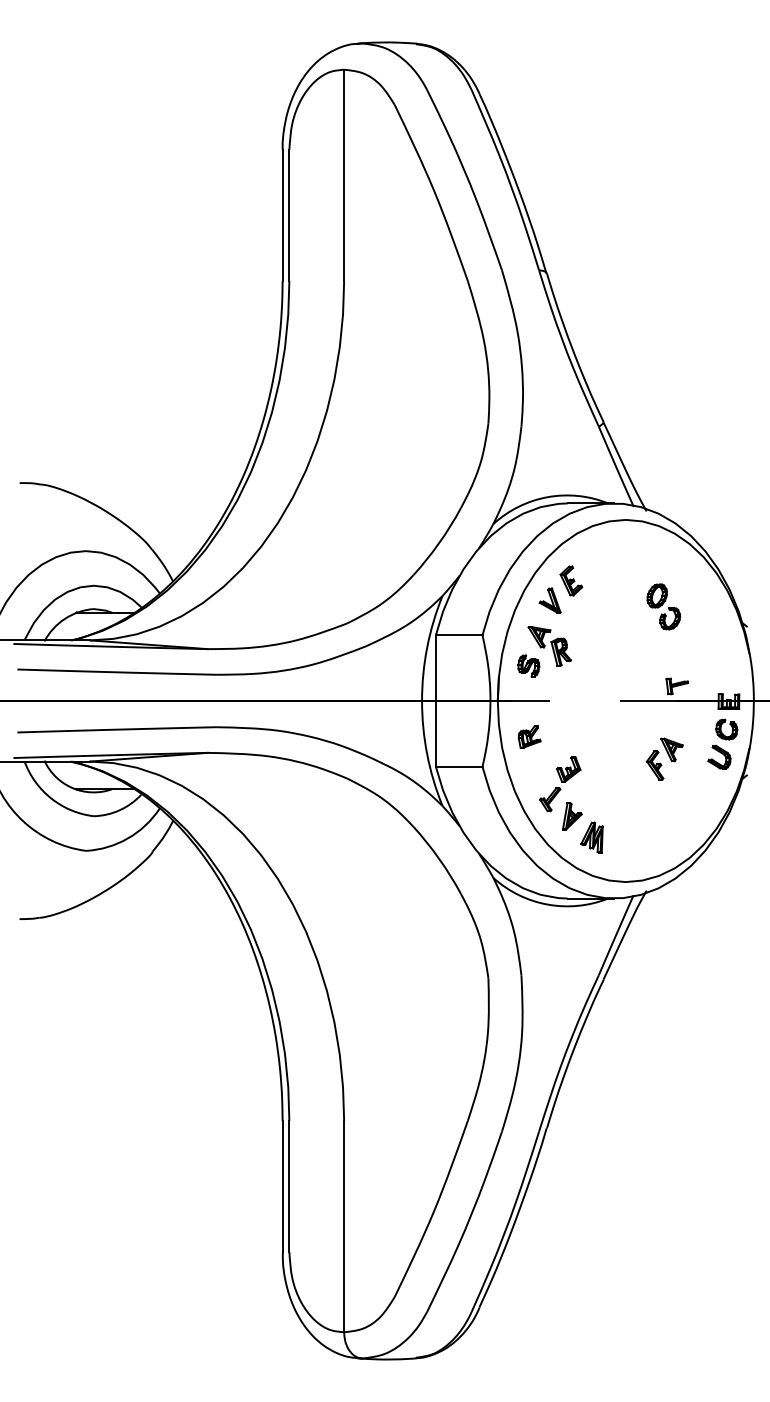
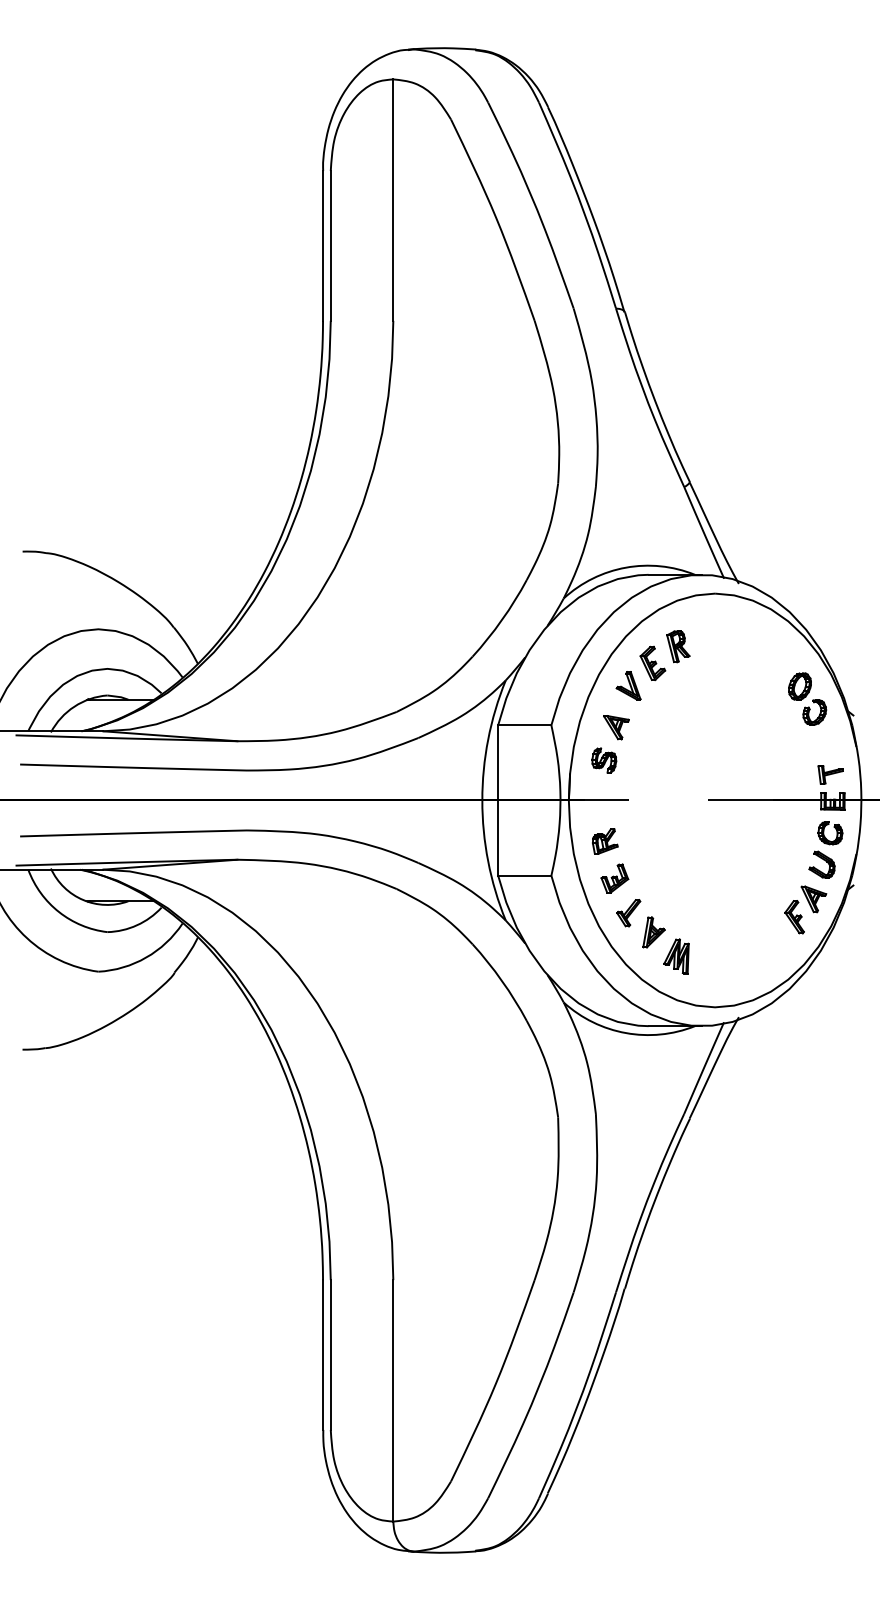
part: (663, 606) -> (807, 698), moved
part: (561, 651) -> (678, 646), moved
part: (676, 686) -> (830, 774), moved
part: (664, 758) -> (805, 909), moved
part: (568, 769) -> (614, 878), moved

